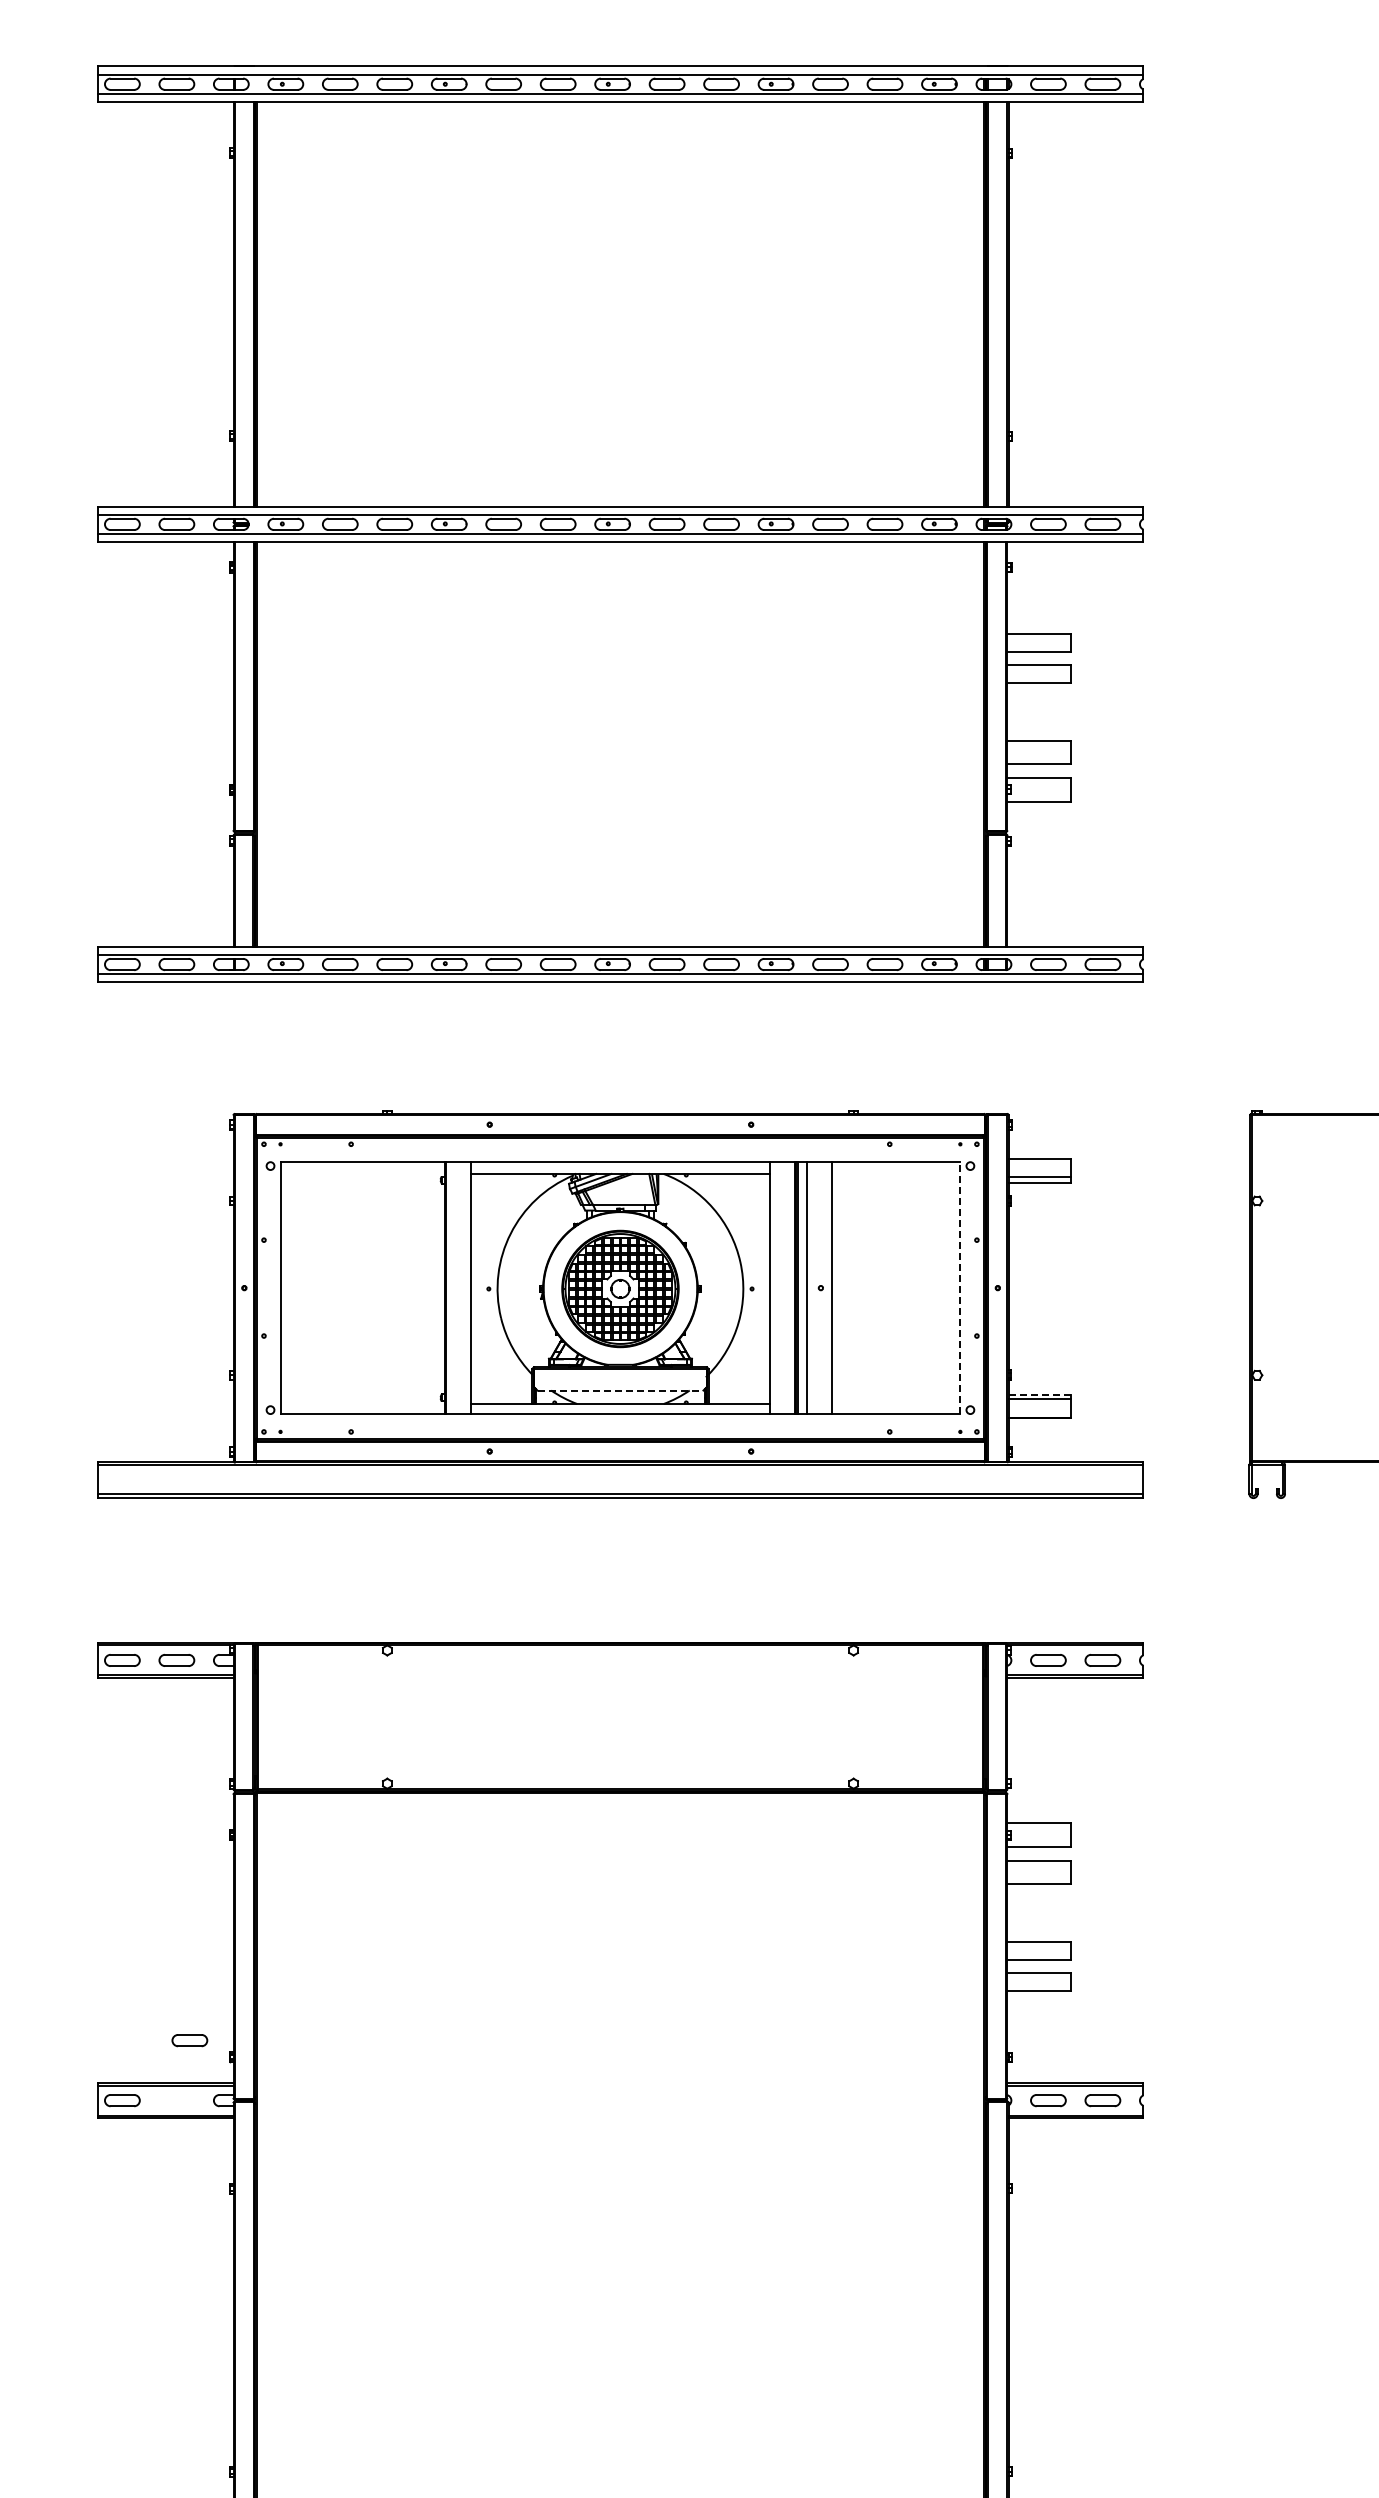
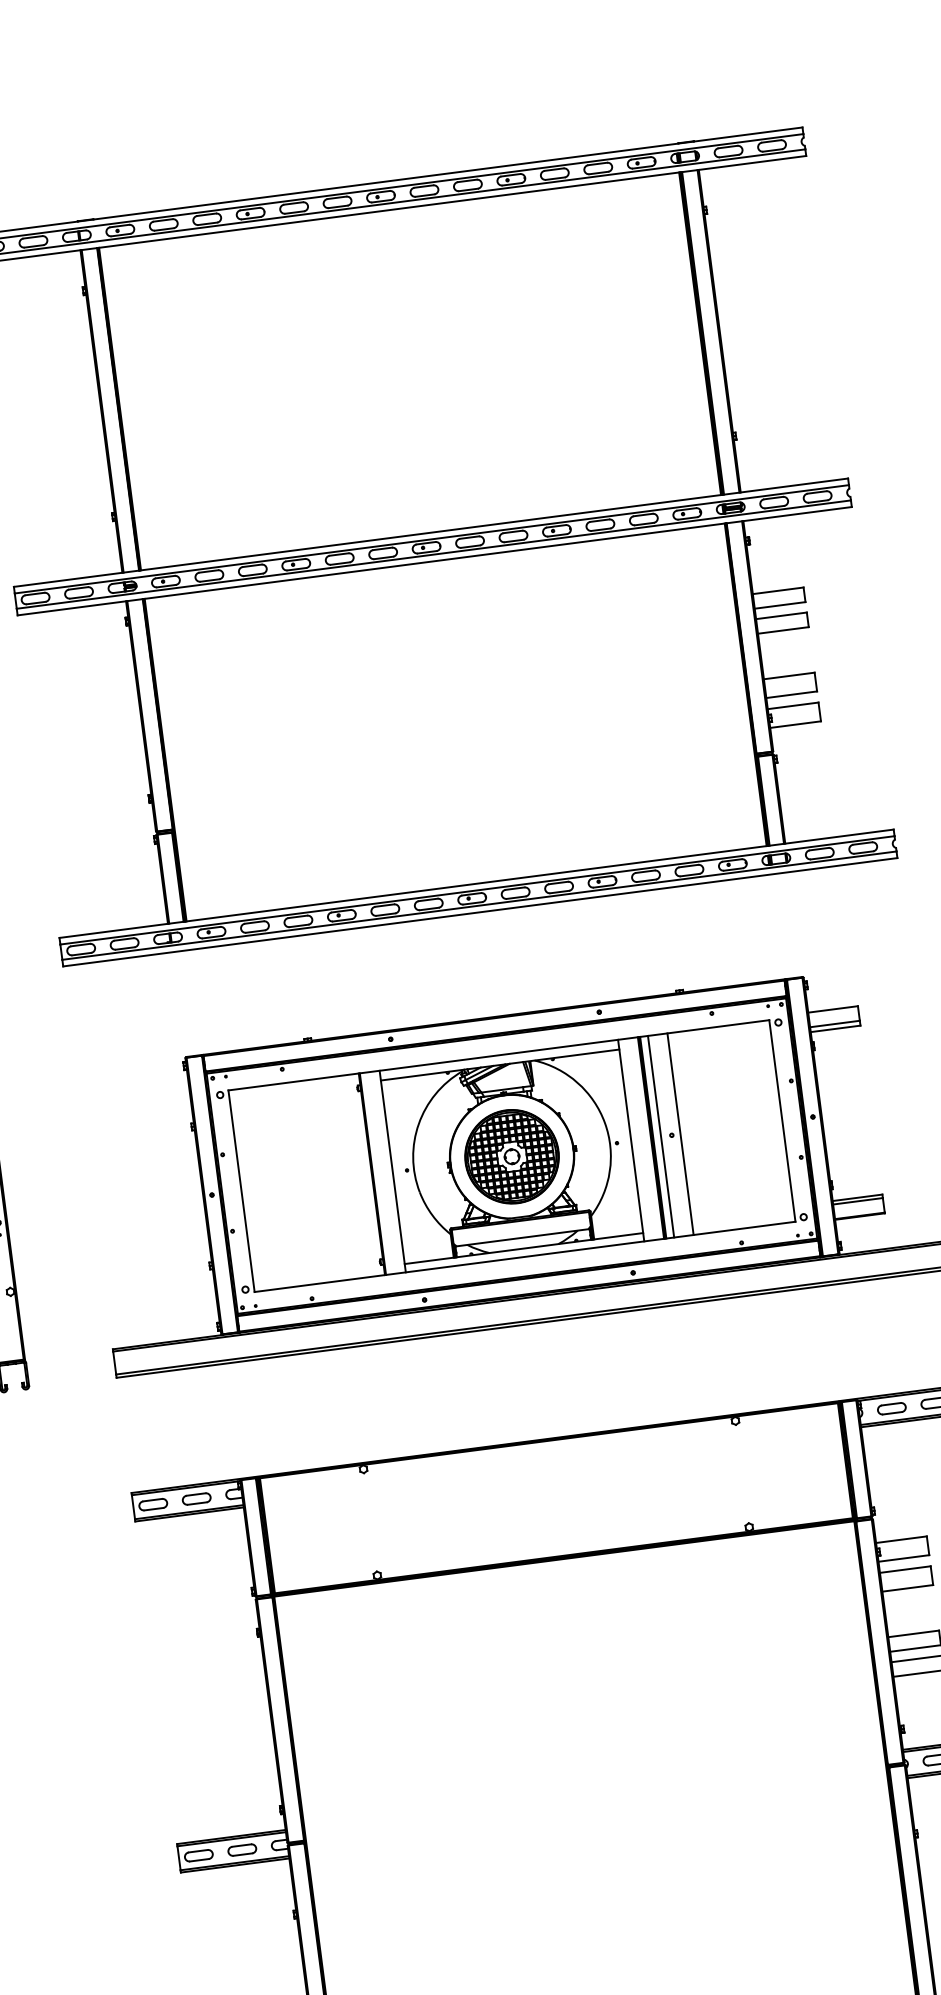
line: (959, 1287) -> (782, 1120), dashed -> solid
line: (620, 1390) -> (522, 1237), dashed -> solid
line: (1039, 1394) -> (857, 1197), dashed -> solid
part: (189, 2040) -> (242, 1850), moved

